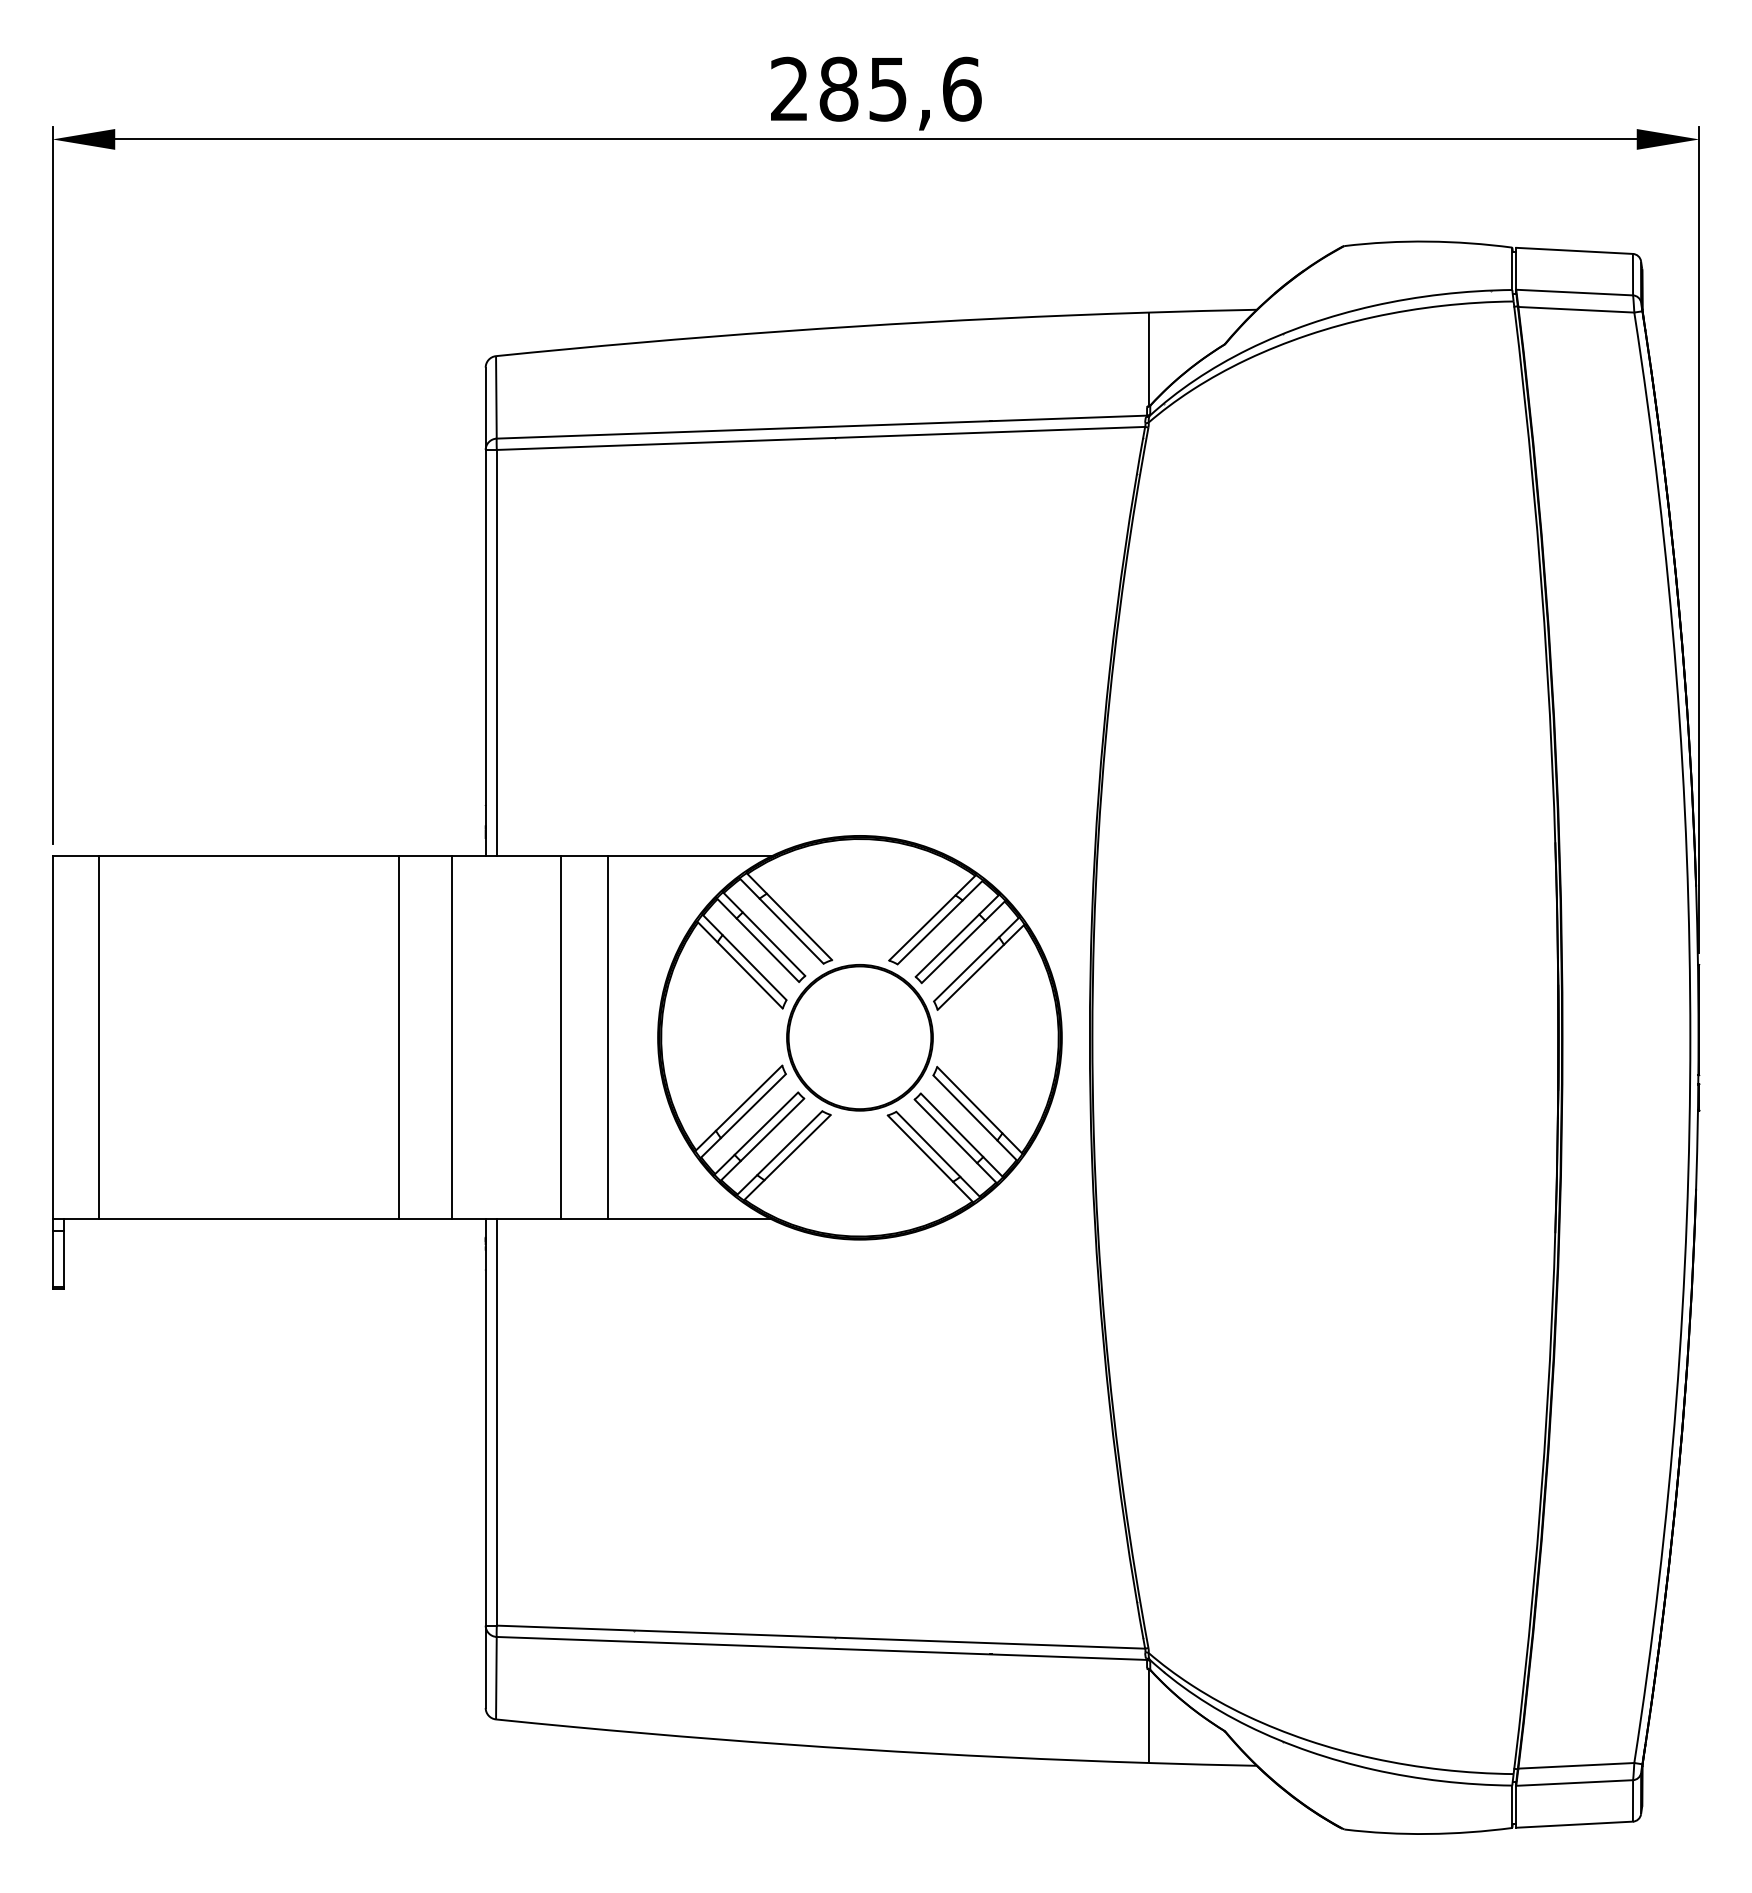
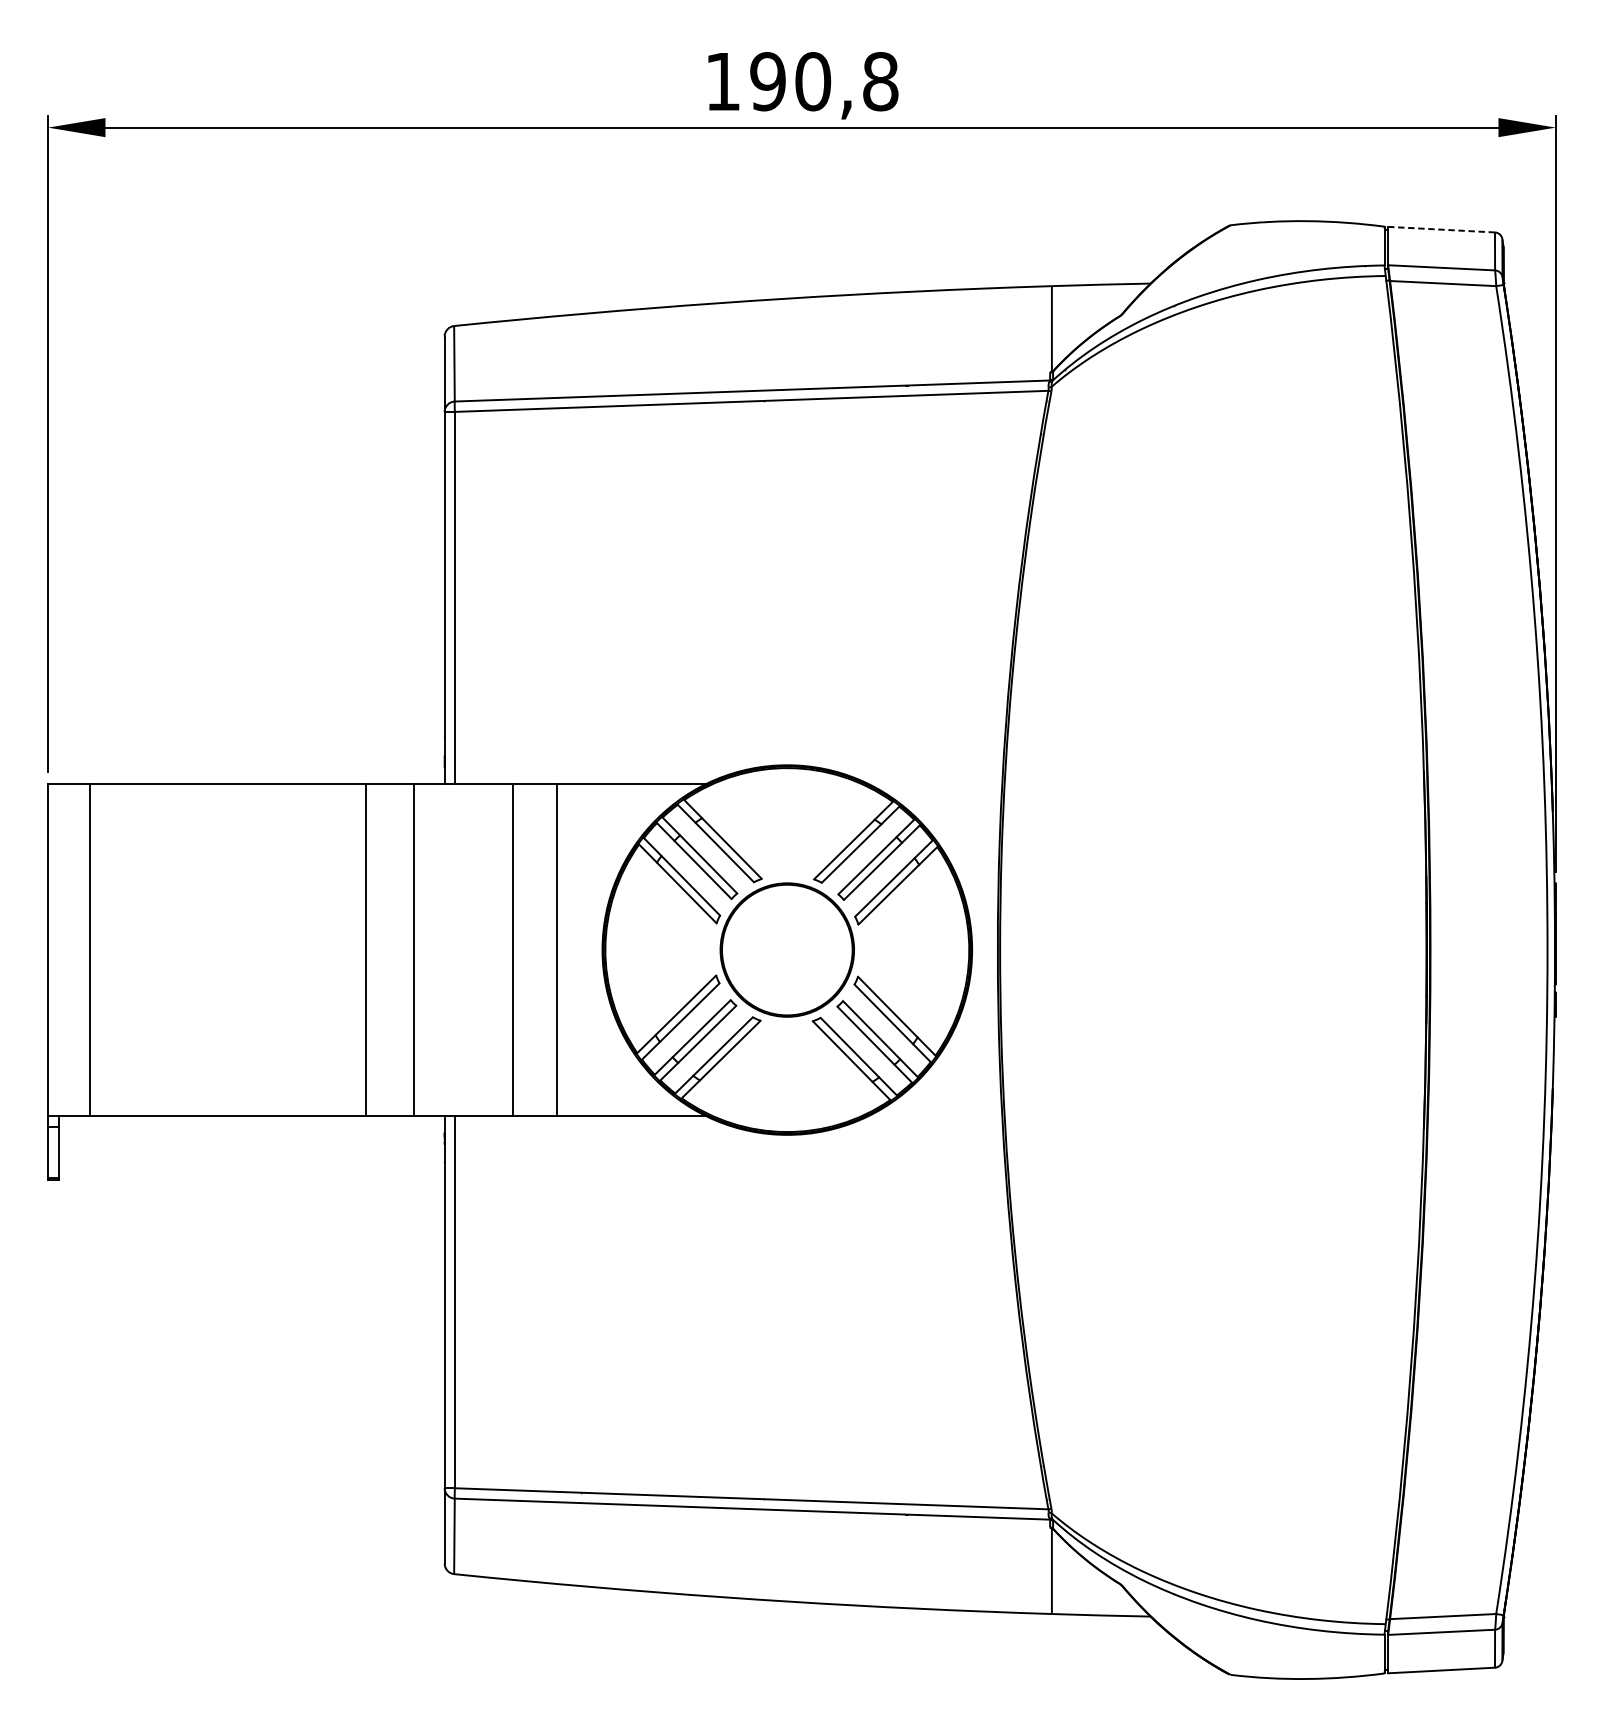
text: (876, 88) -> (802, 81), 285,6 -> 190,8
line: (1574, 250) -> (1441, 229), solid -> dashed

